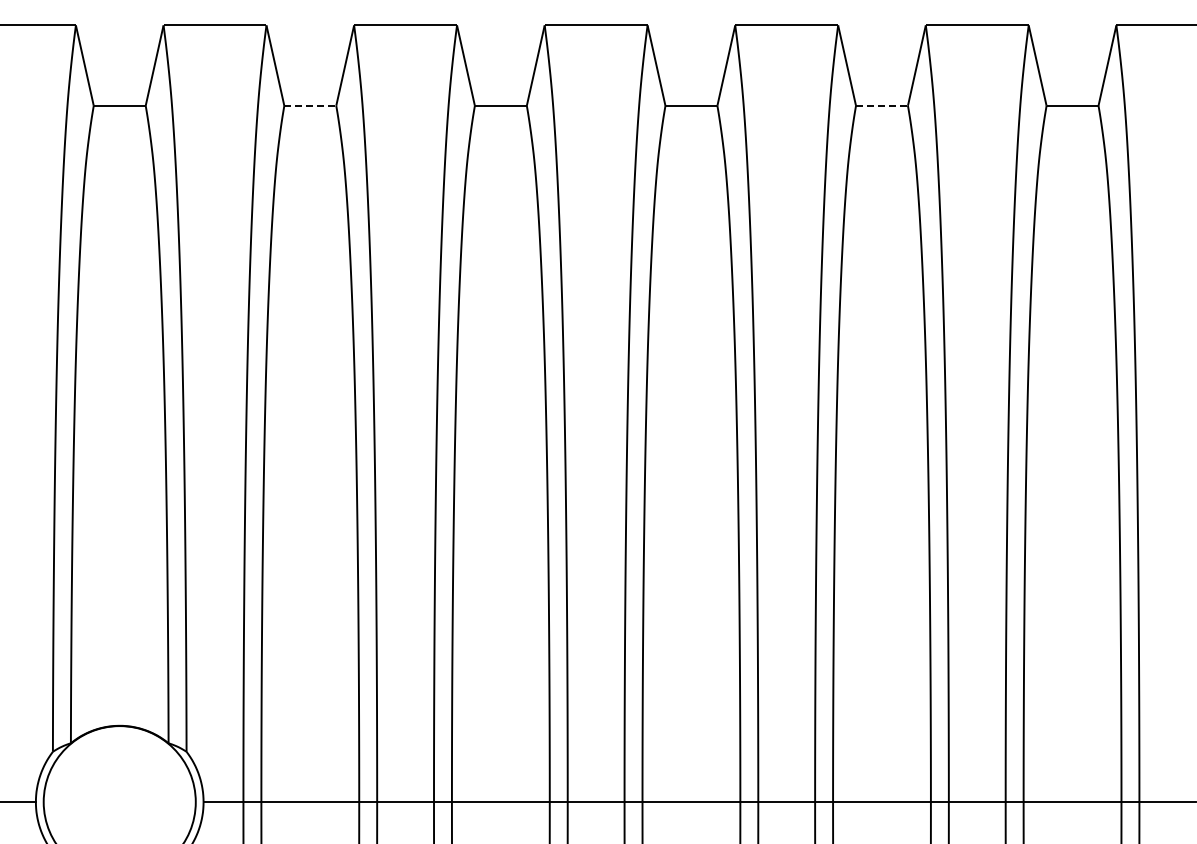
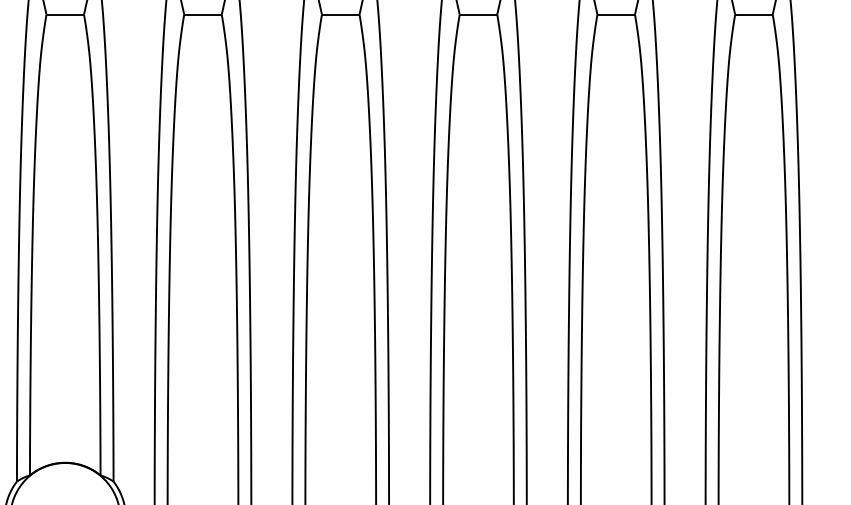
line: (310, 105) -> (203, 14), dashed -> solid
line: (882, 105) -> (616, 14), dashed -> solid

